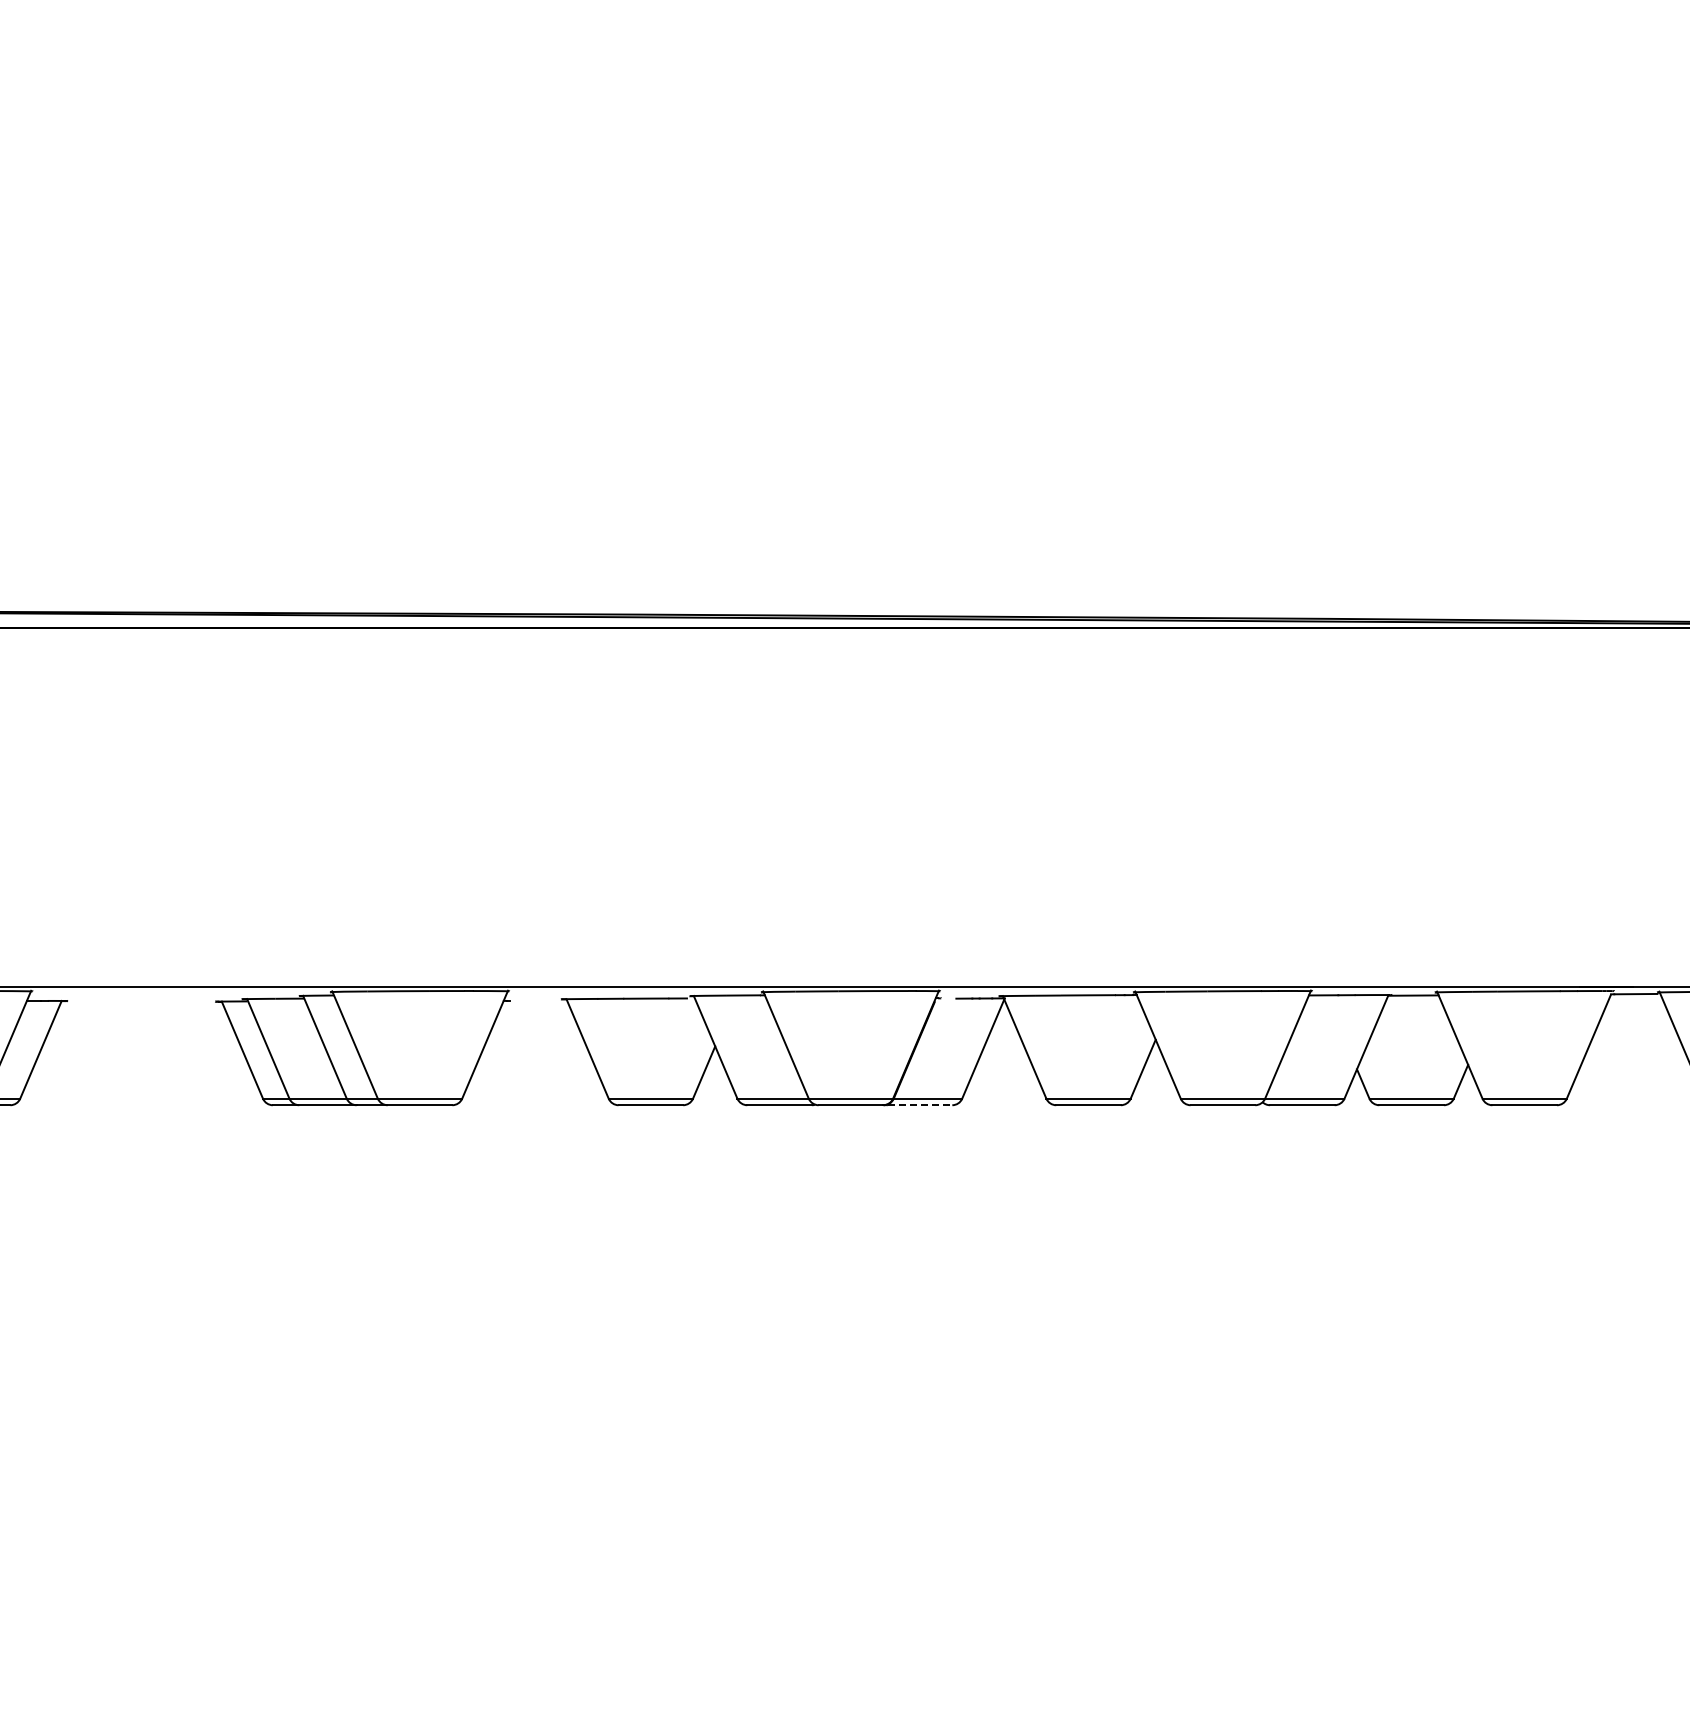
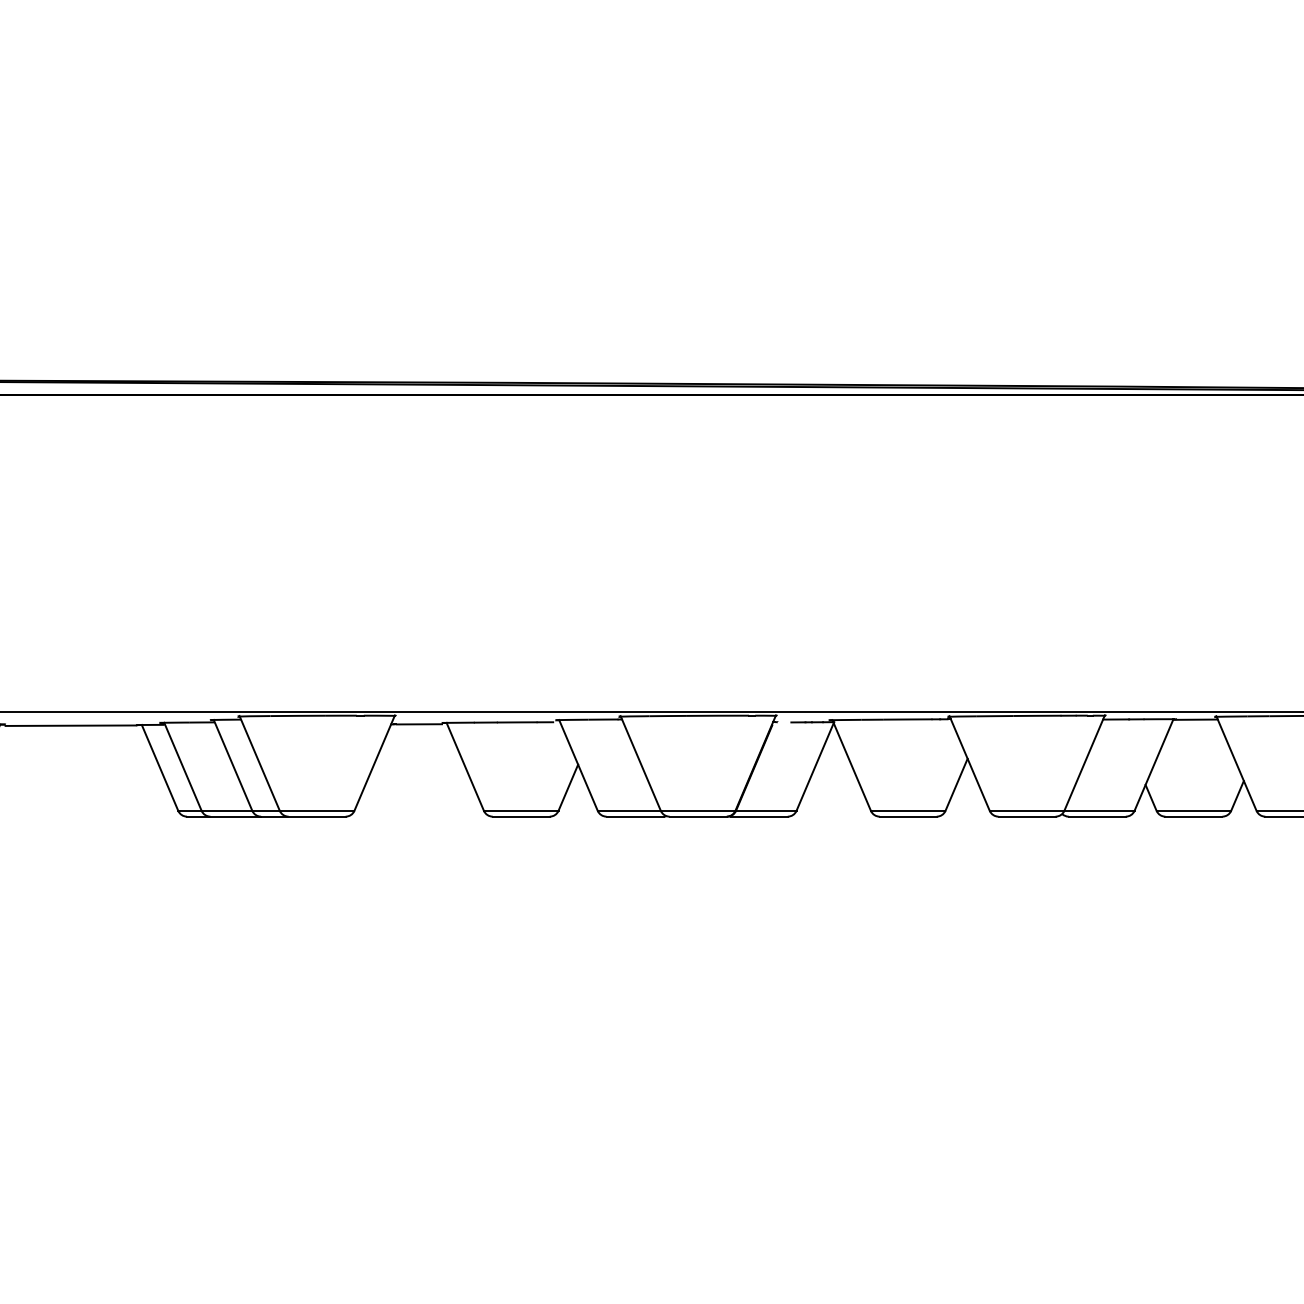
line: (535, 1000) -> (419, 724), added
line: (141, 1002) -> (70, 725), added
line: (920, 1105) -> (759, 816), dashed -> solid

